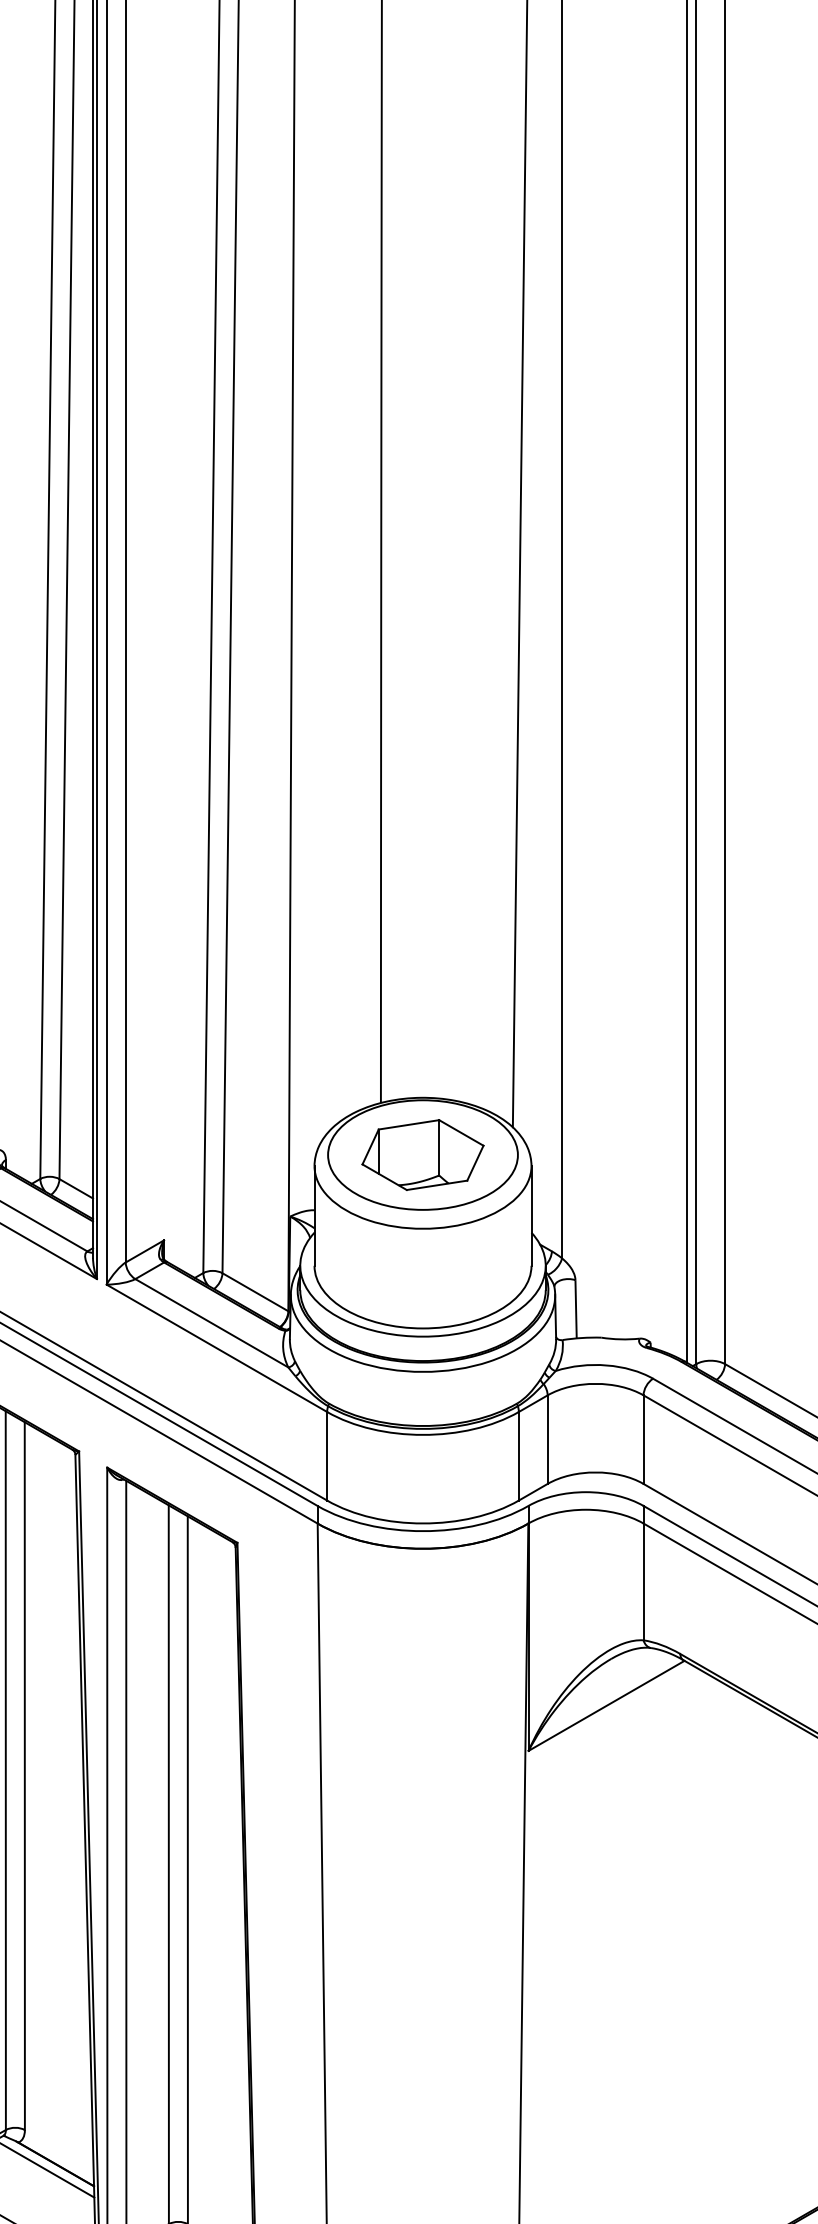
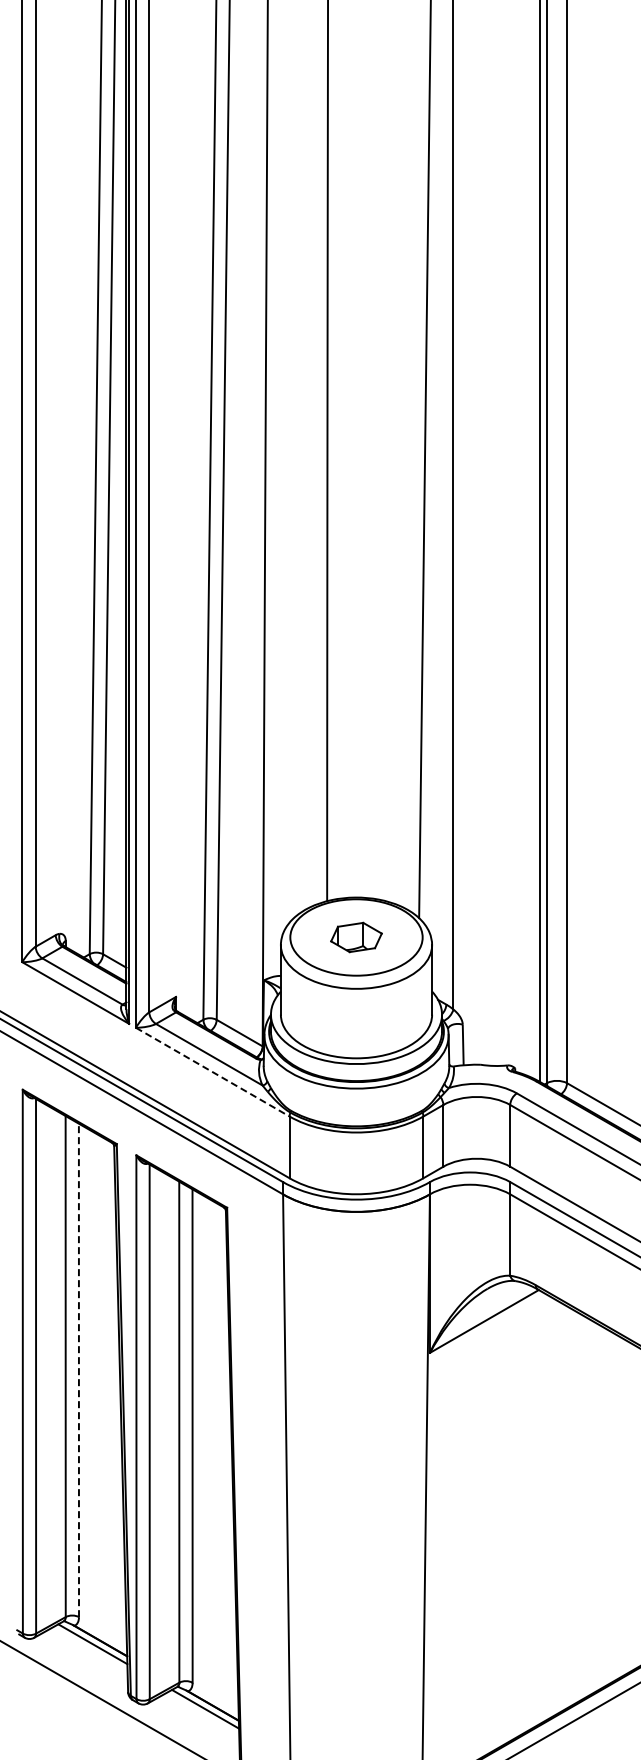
part: (423, 1155) -> (356, 937), size x0.6
line: (216, 1348) -> (212, 1072), solid -> dashed
line: (24, 1776) -> (78, 1370), solid -> dashed

